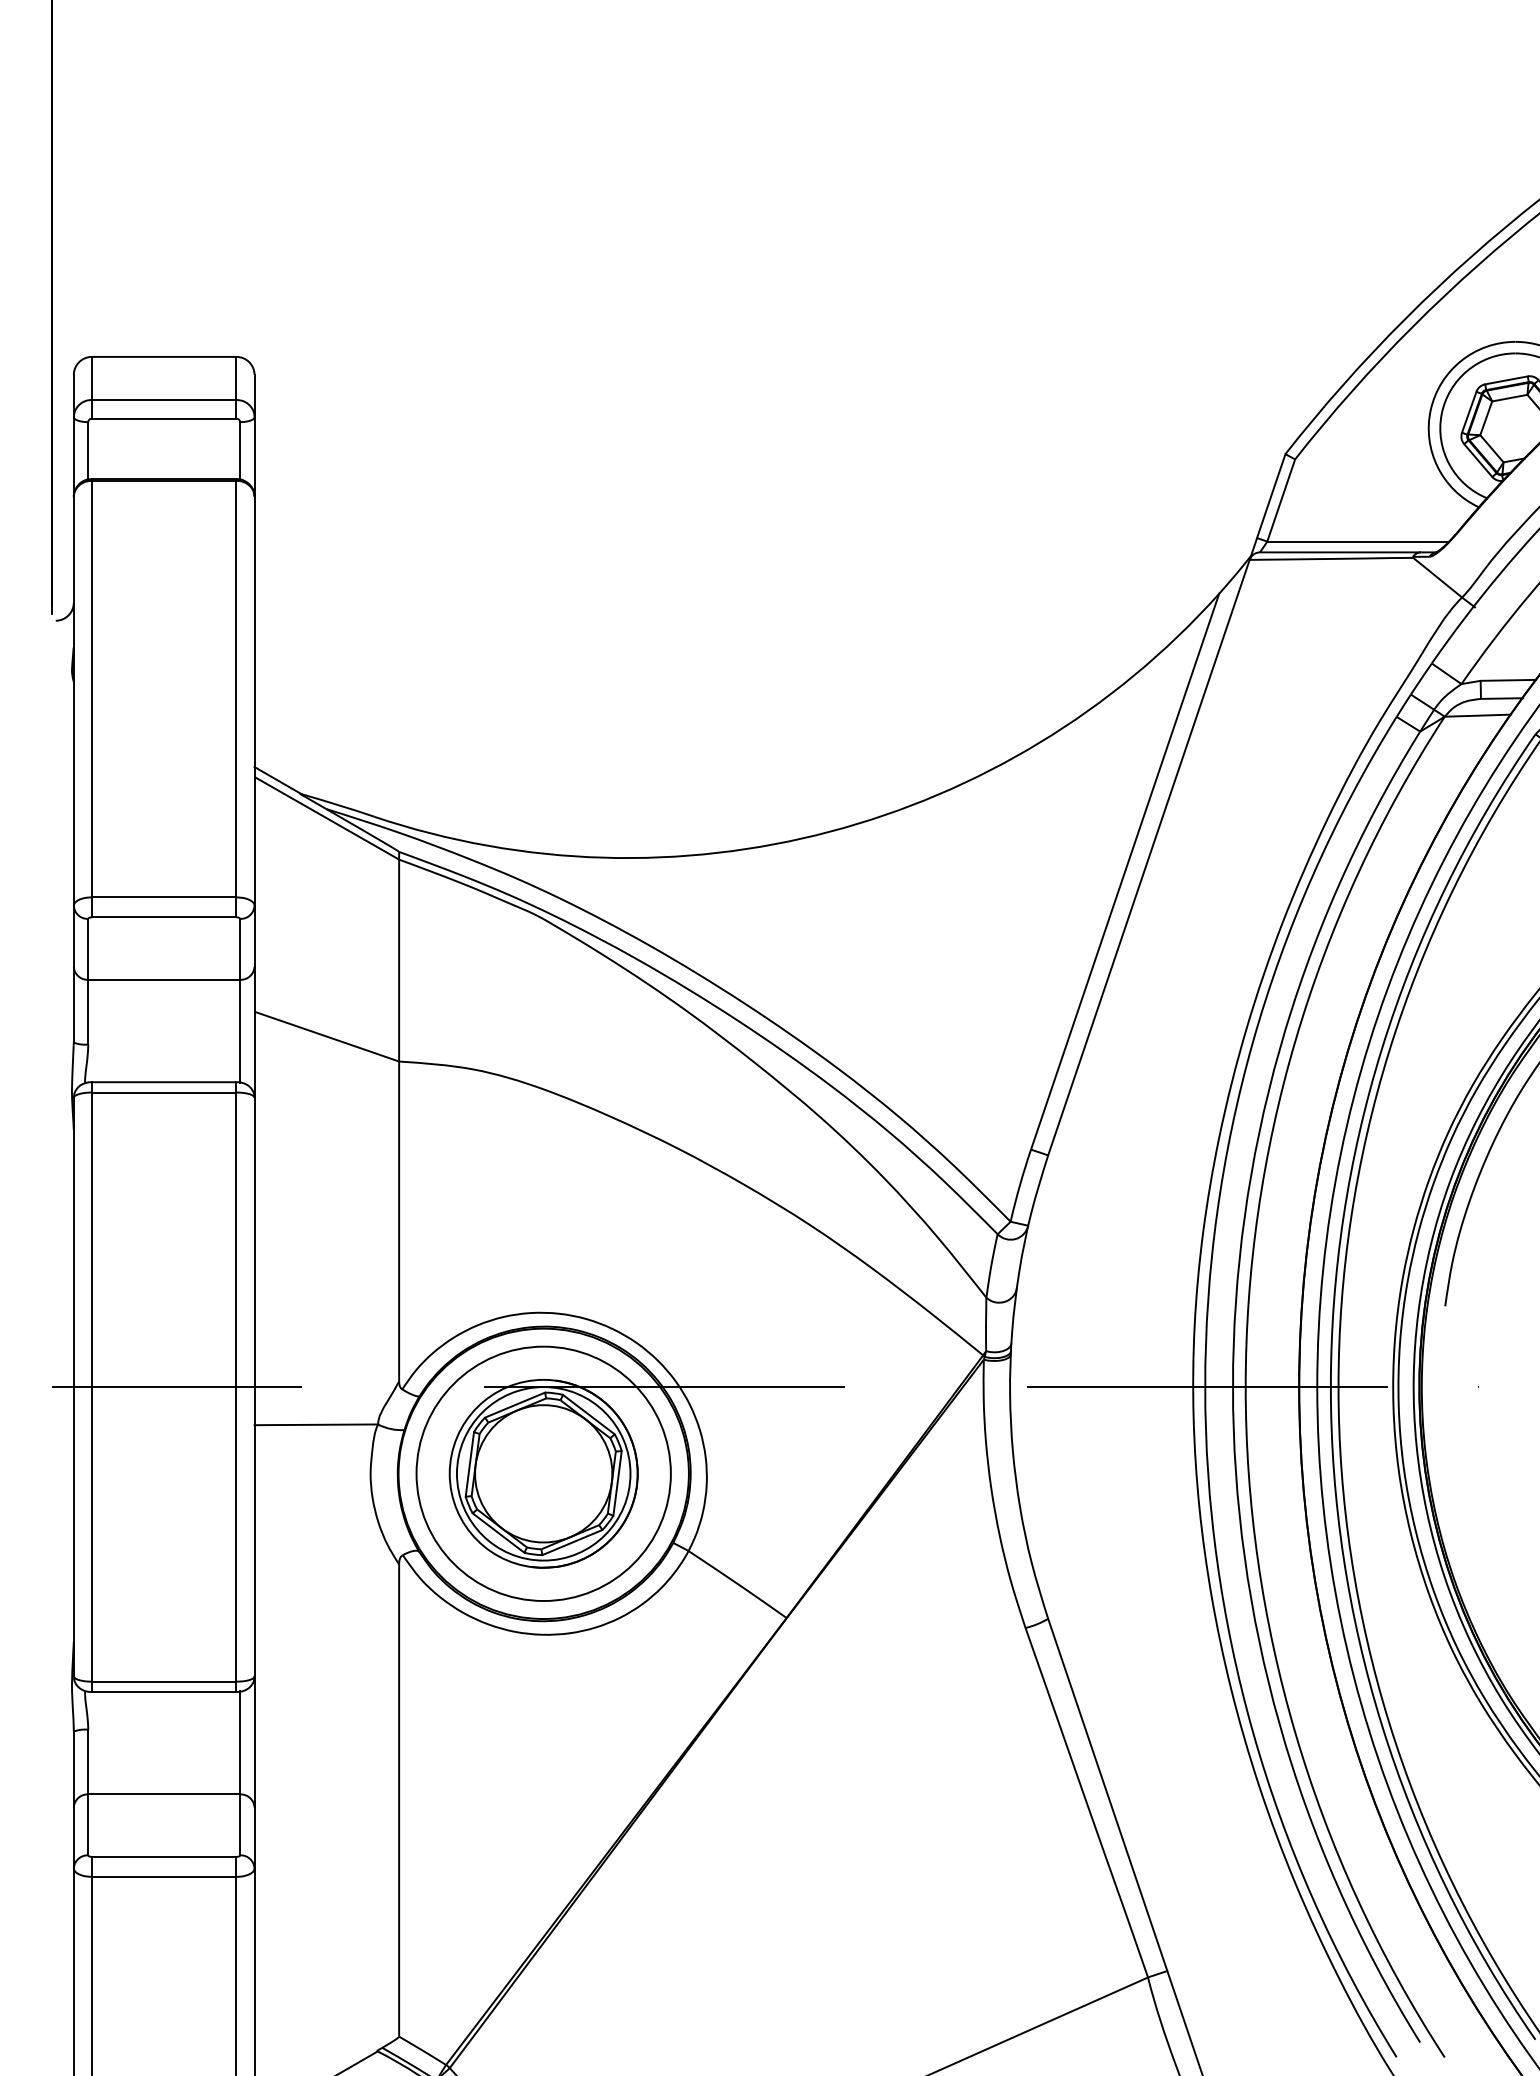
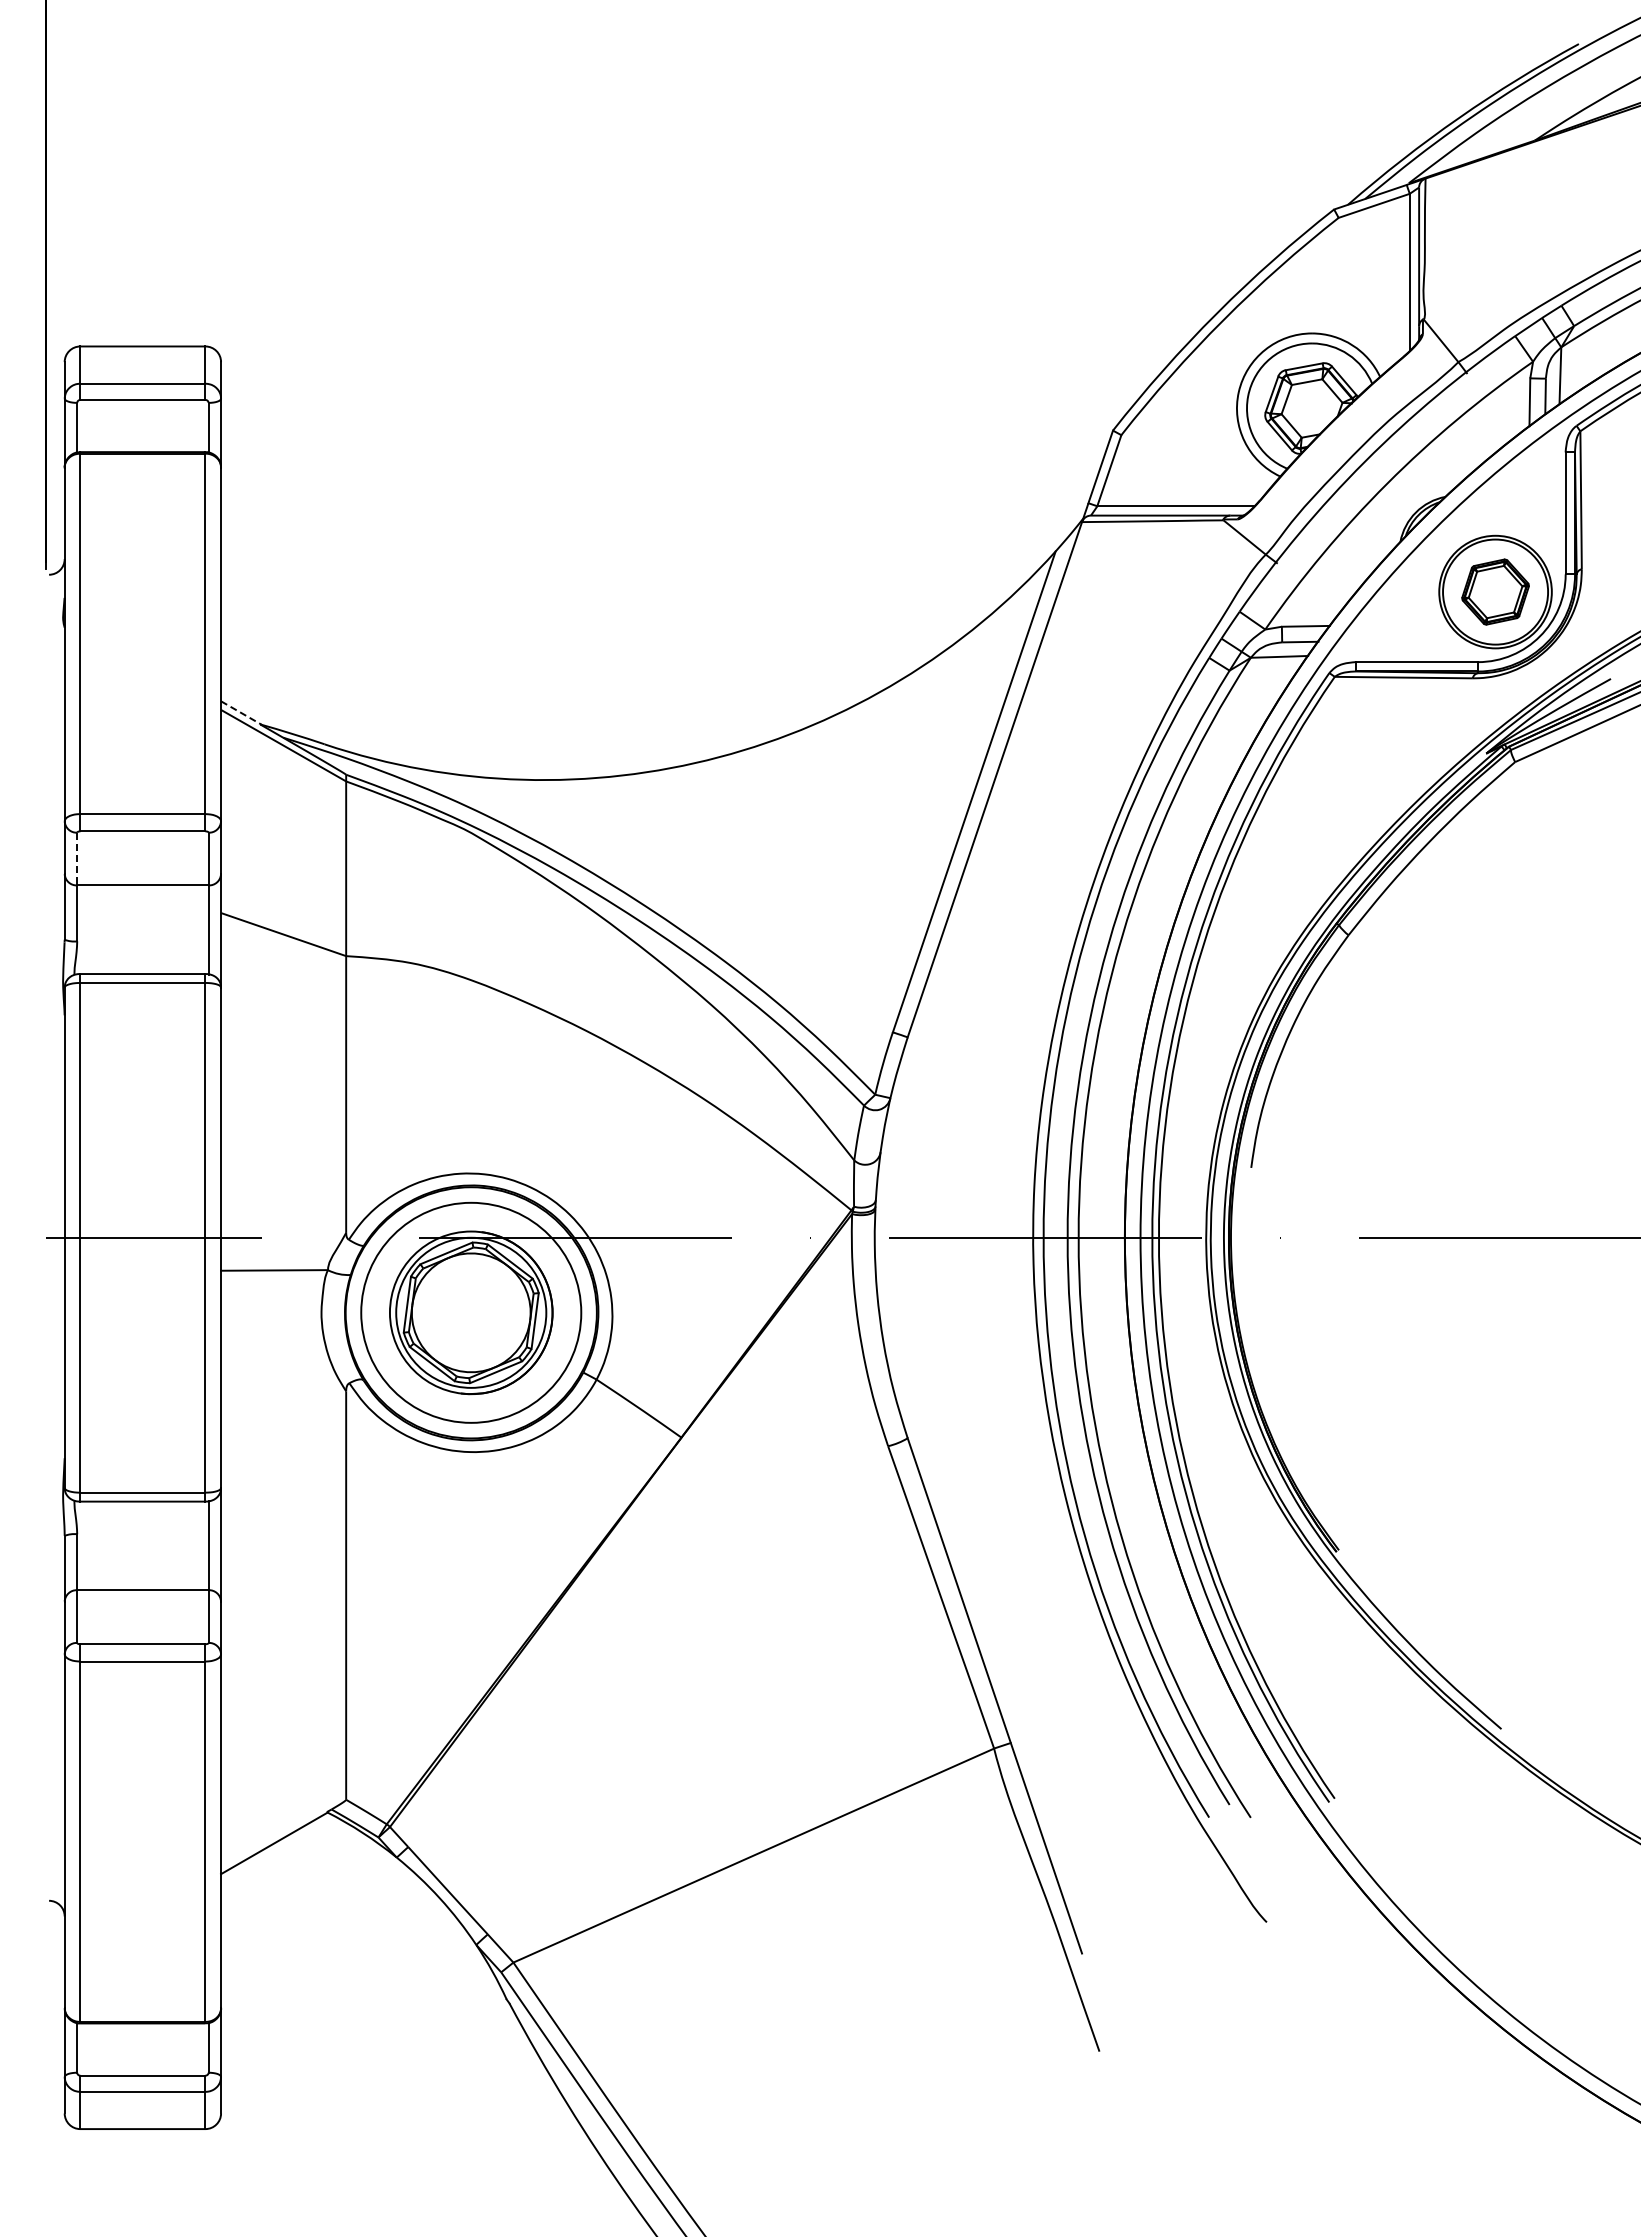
line: (278, 781) -> (241, 713), solid -> dashed
line: (88, 949) -> (77, 859), solid -> dashed

